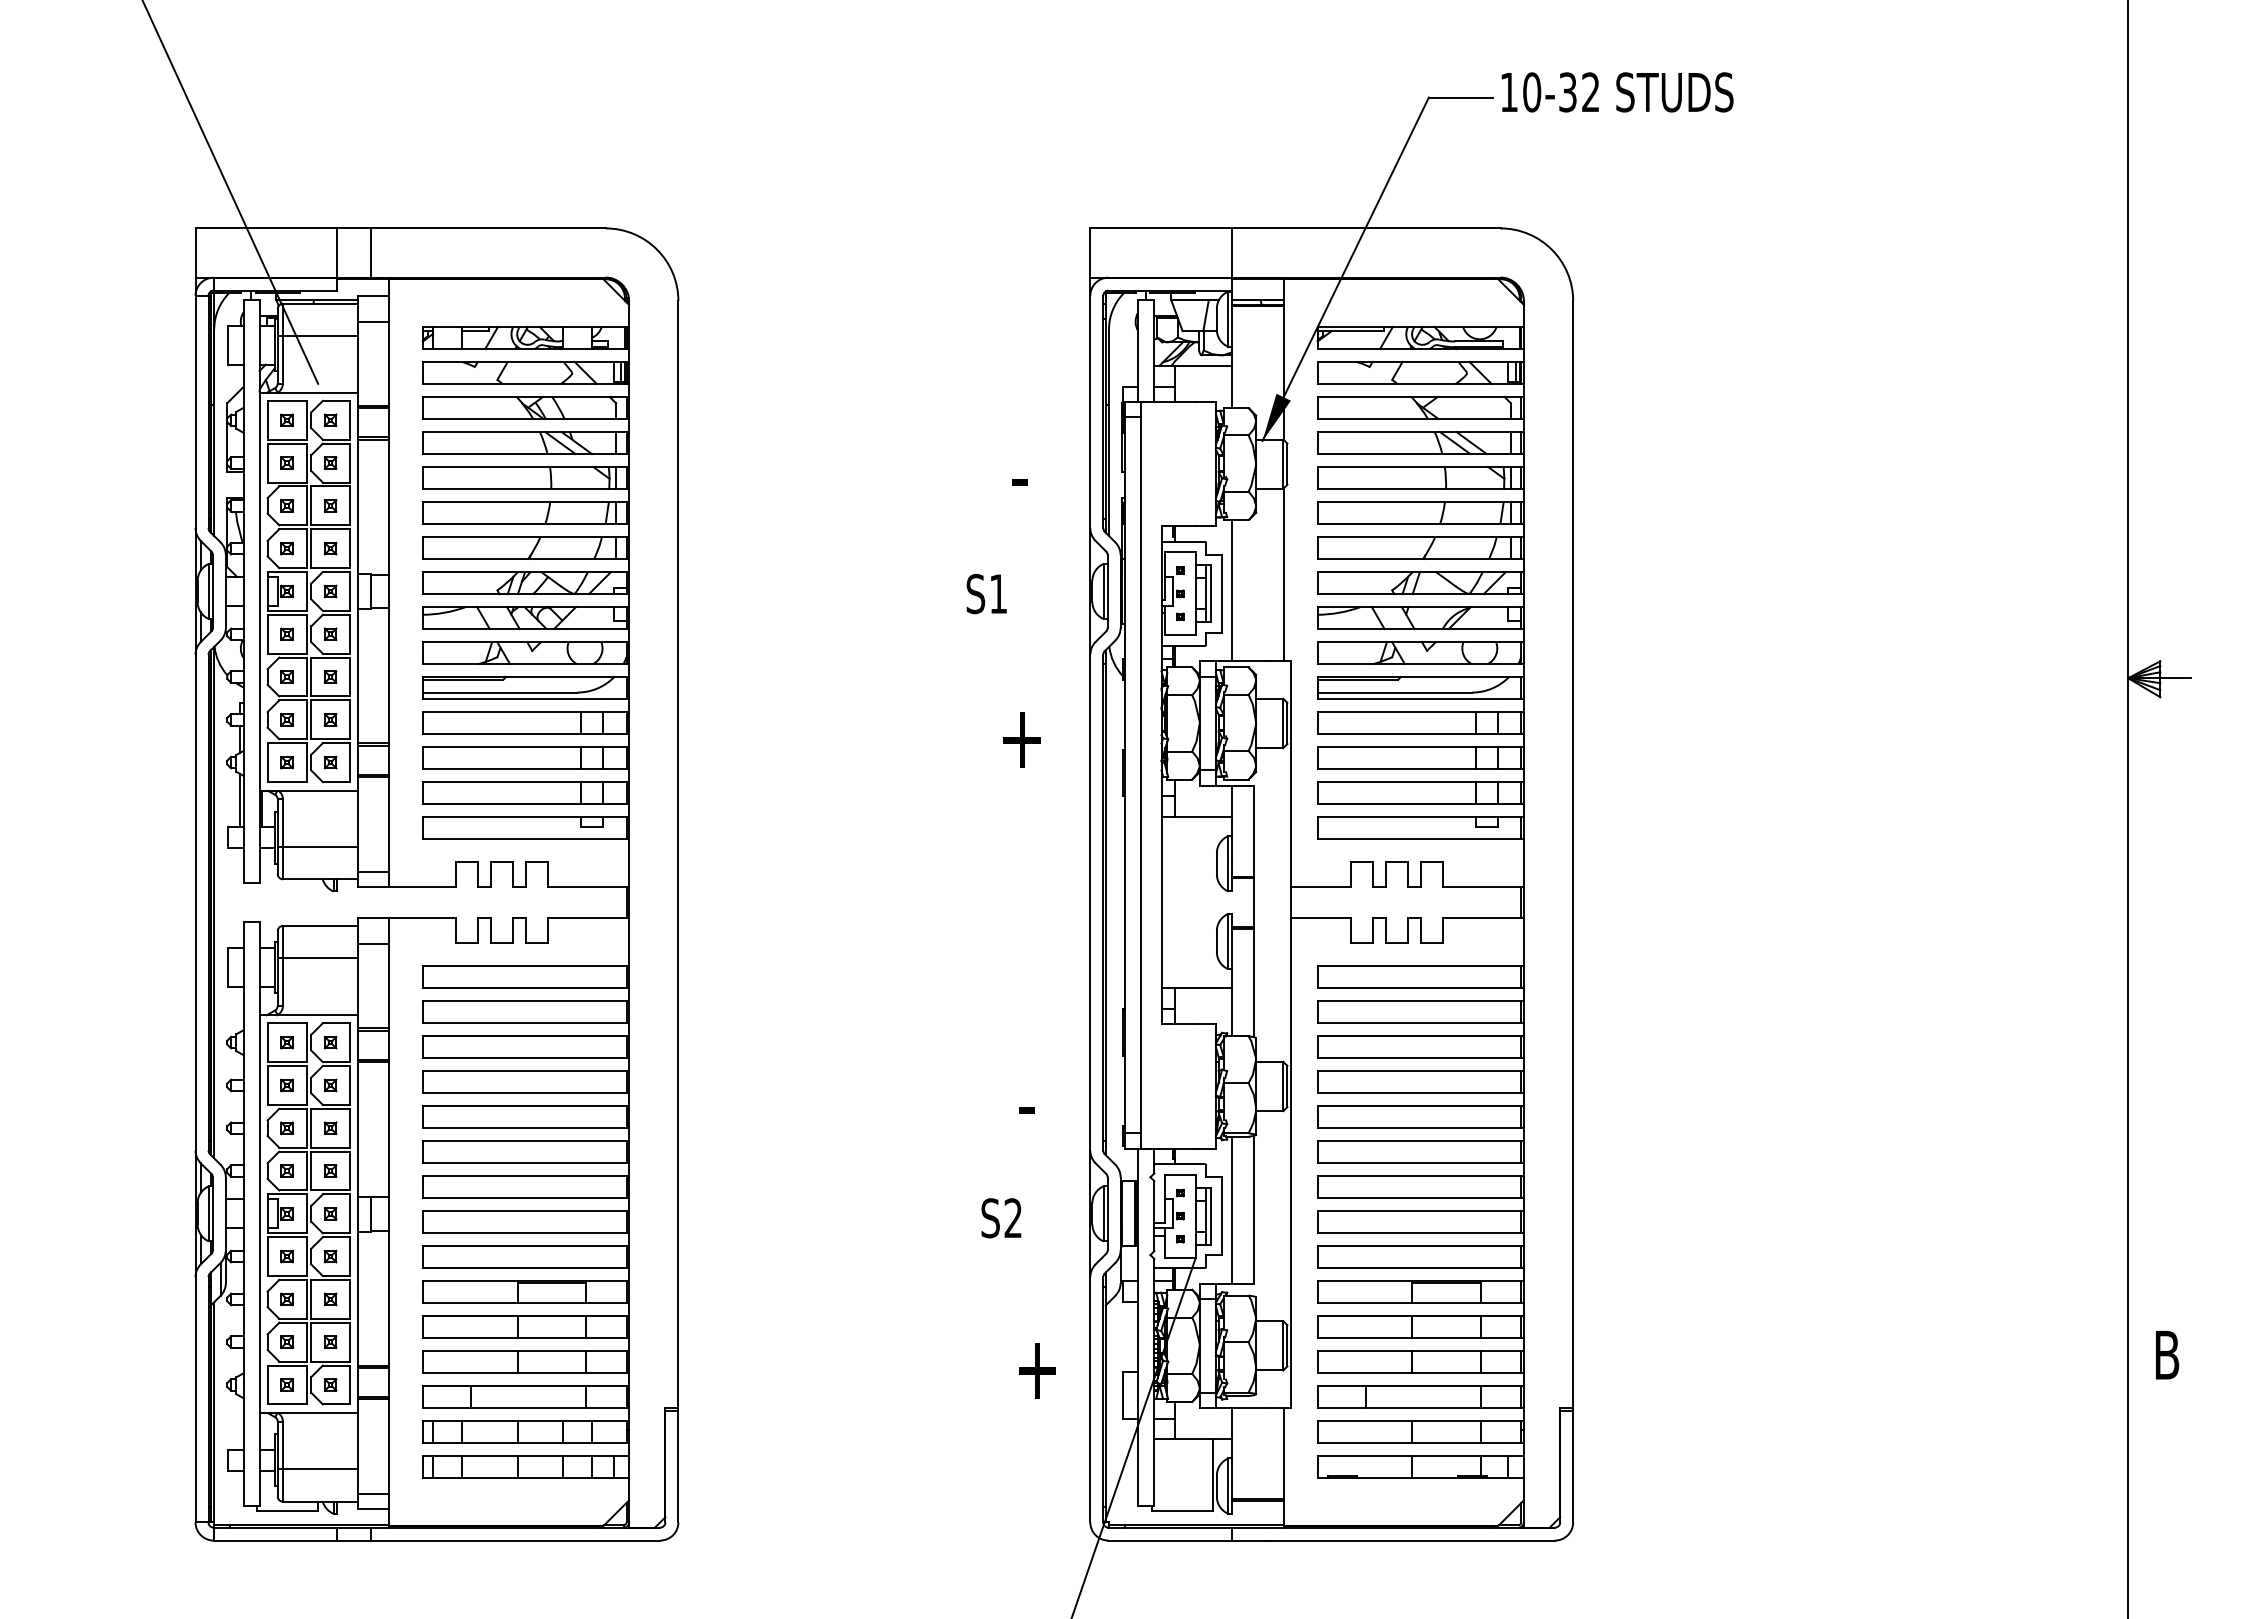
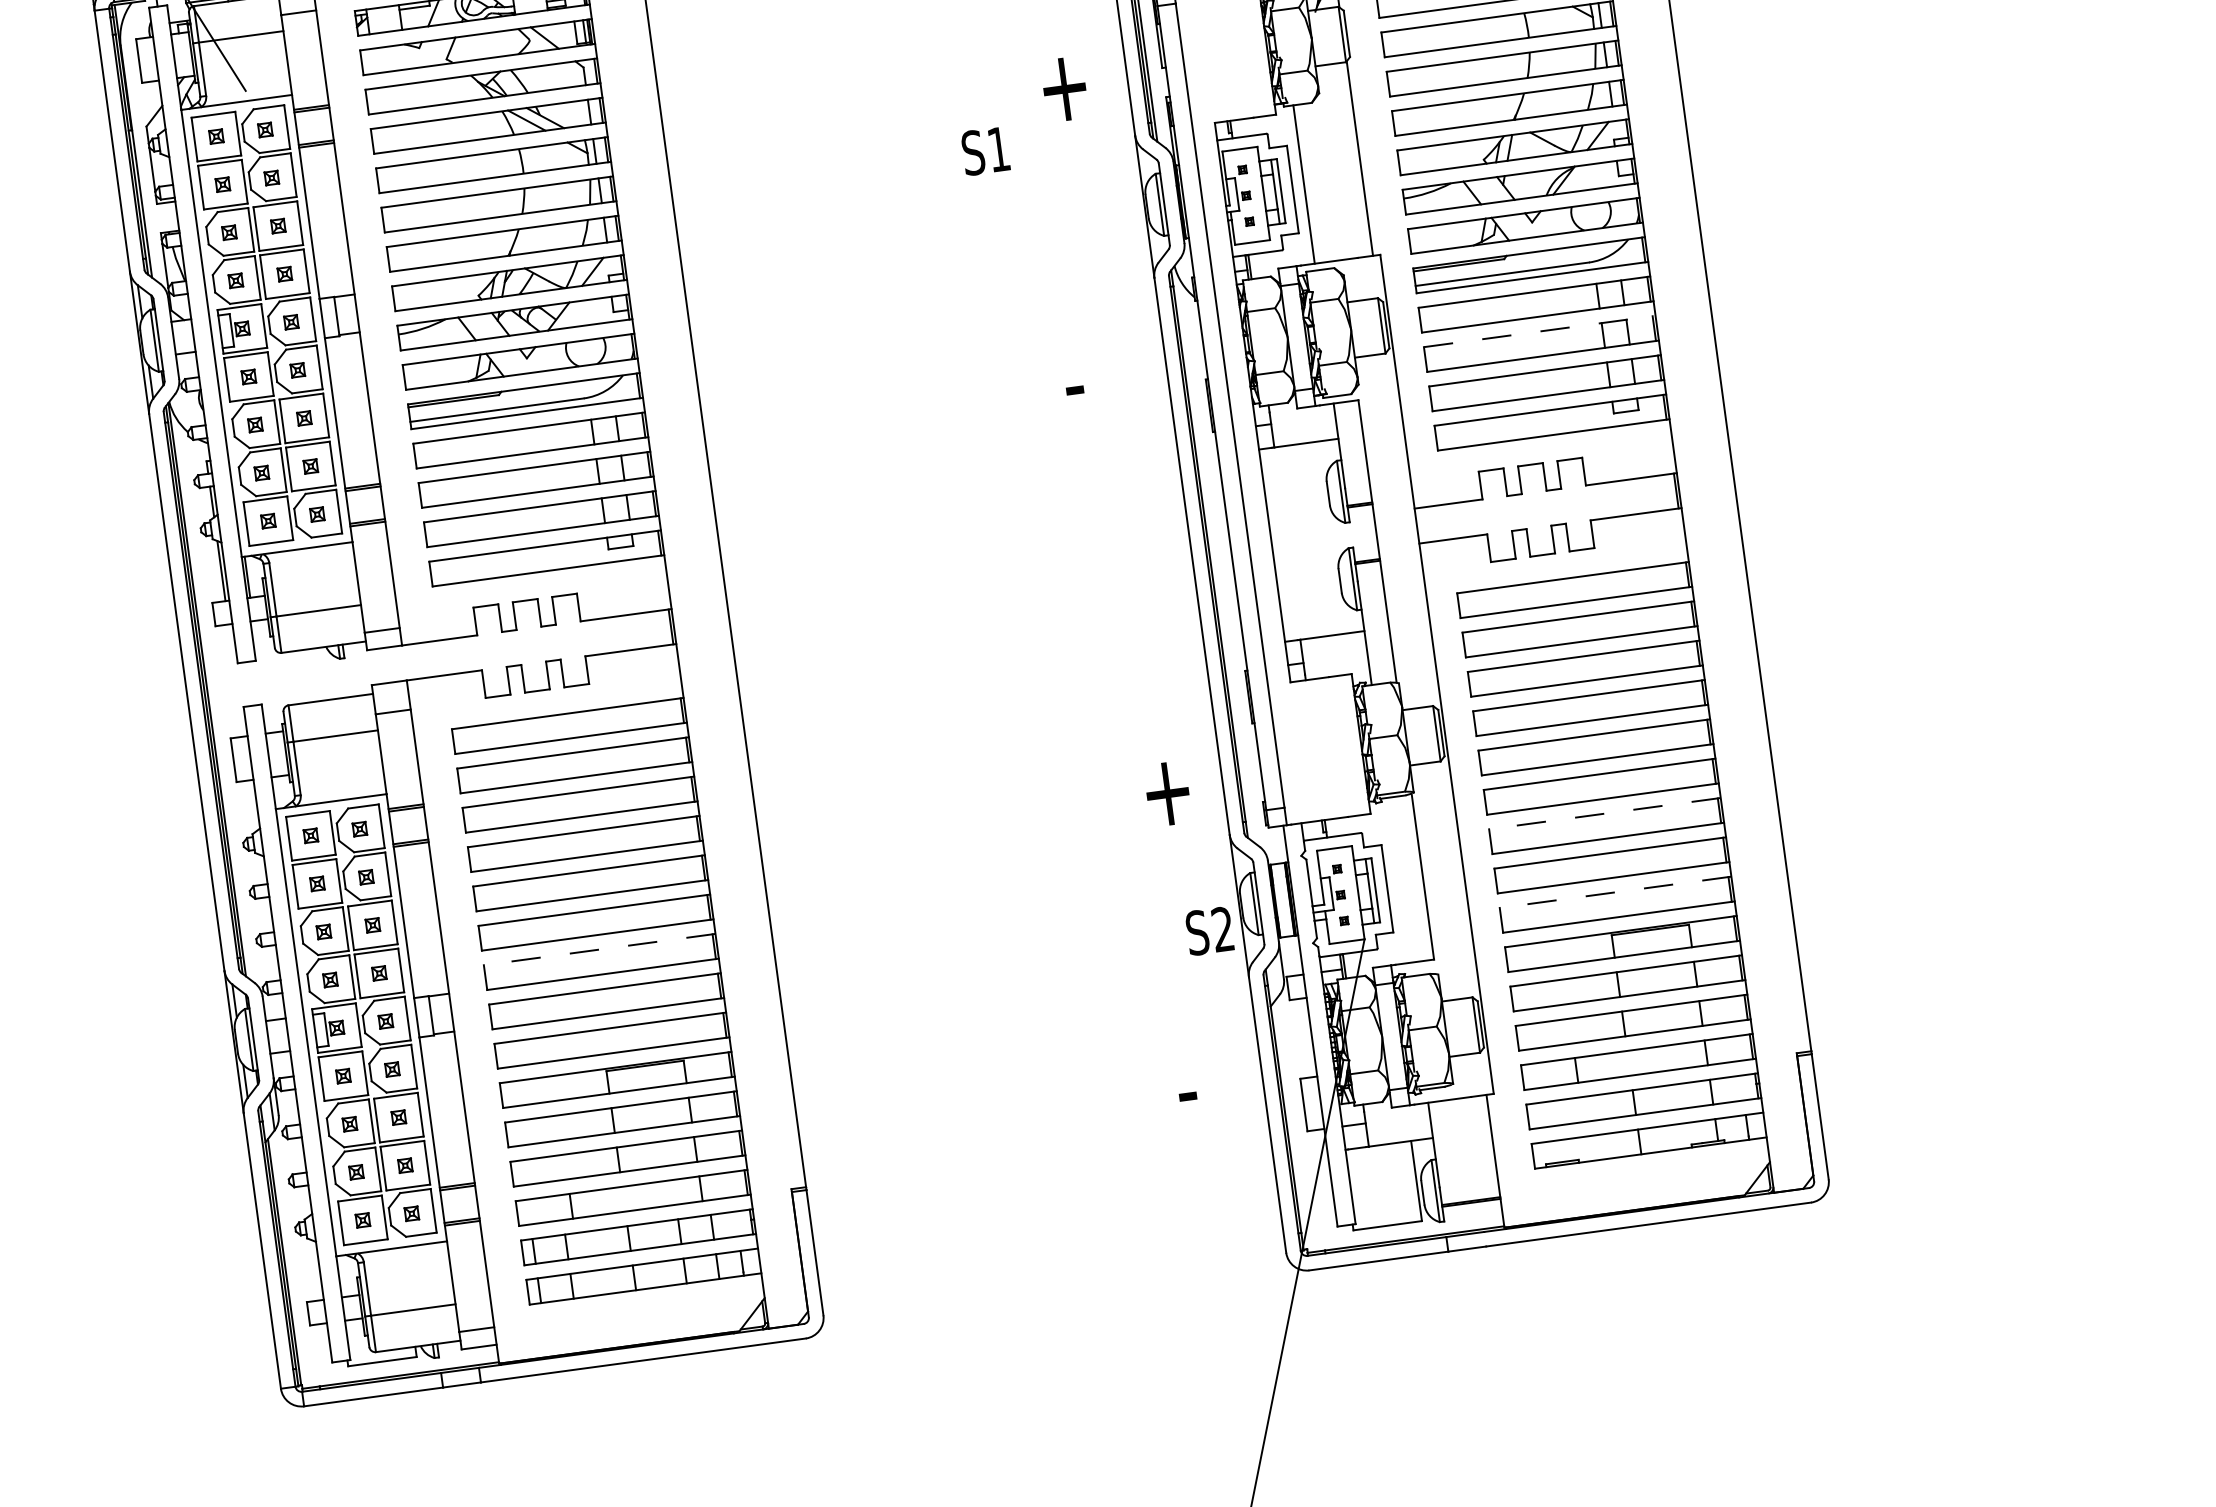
text: (1032, 478) -> (1062, 88), - -> +
text: (986, 594) -> (985, 151), moved
text: (1020, 739) -> (1088, 383), + -> -
line: (1421, 747) -> (1540, 331), solid -> dashed
text: (1039, 1106) -> (1165, 793), - -> +
line: (525, 1176) -> (599, 949), solid -> dashed
line: (1420, 1176) -> (1604, 814), solid -> dashed
line: (1232, 1209) -> (1398, 879), removed
text: (1001, 1218) -> (1209, 931), moved
line: (1420, 1246) -> (1615, 892), solid -> dashed
text: (1035, 1370) -> (1201, 1090), + -> -

